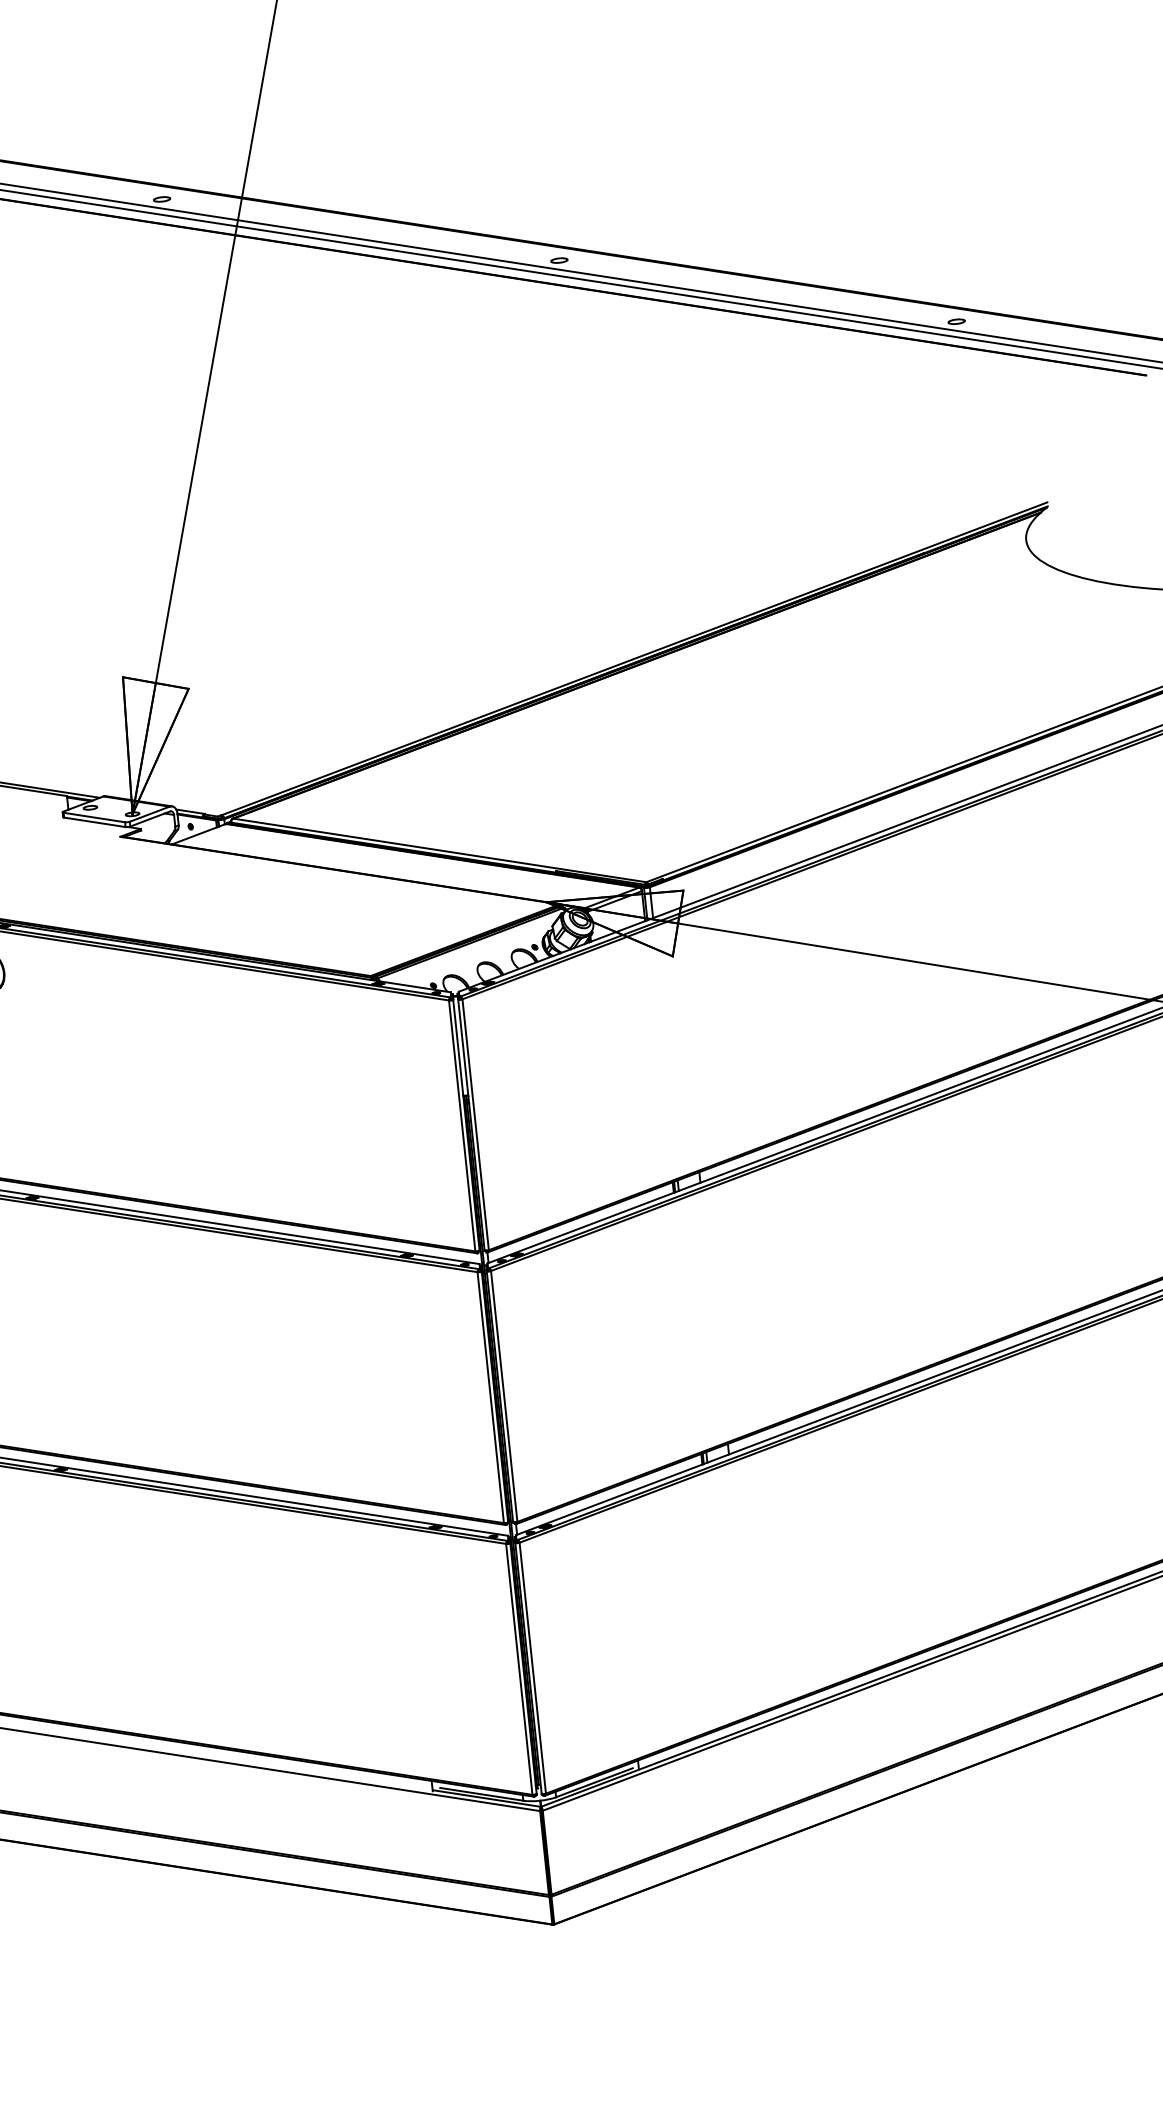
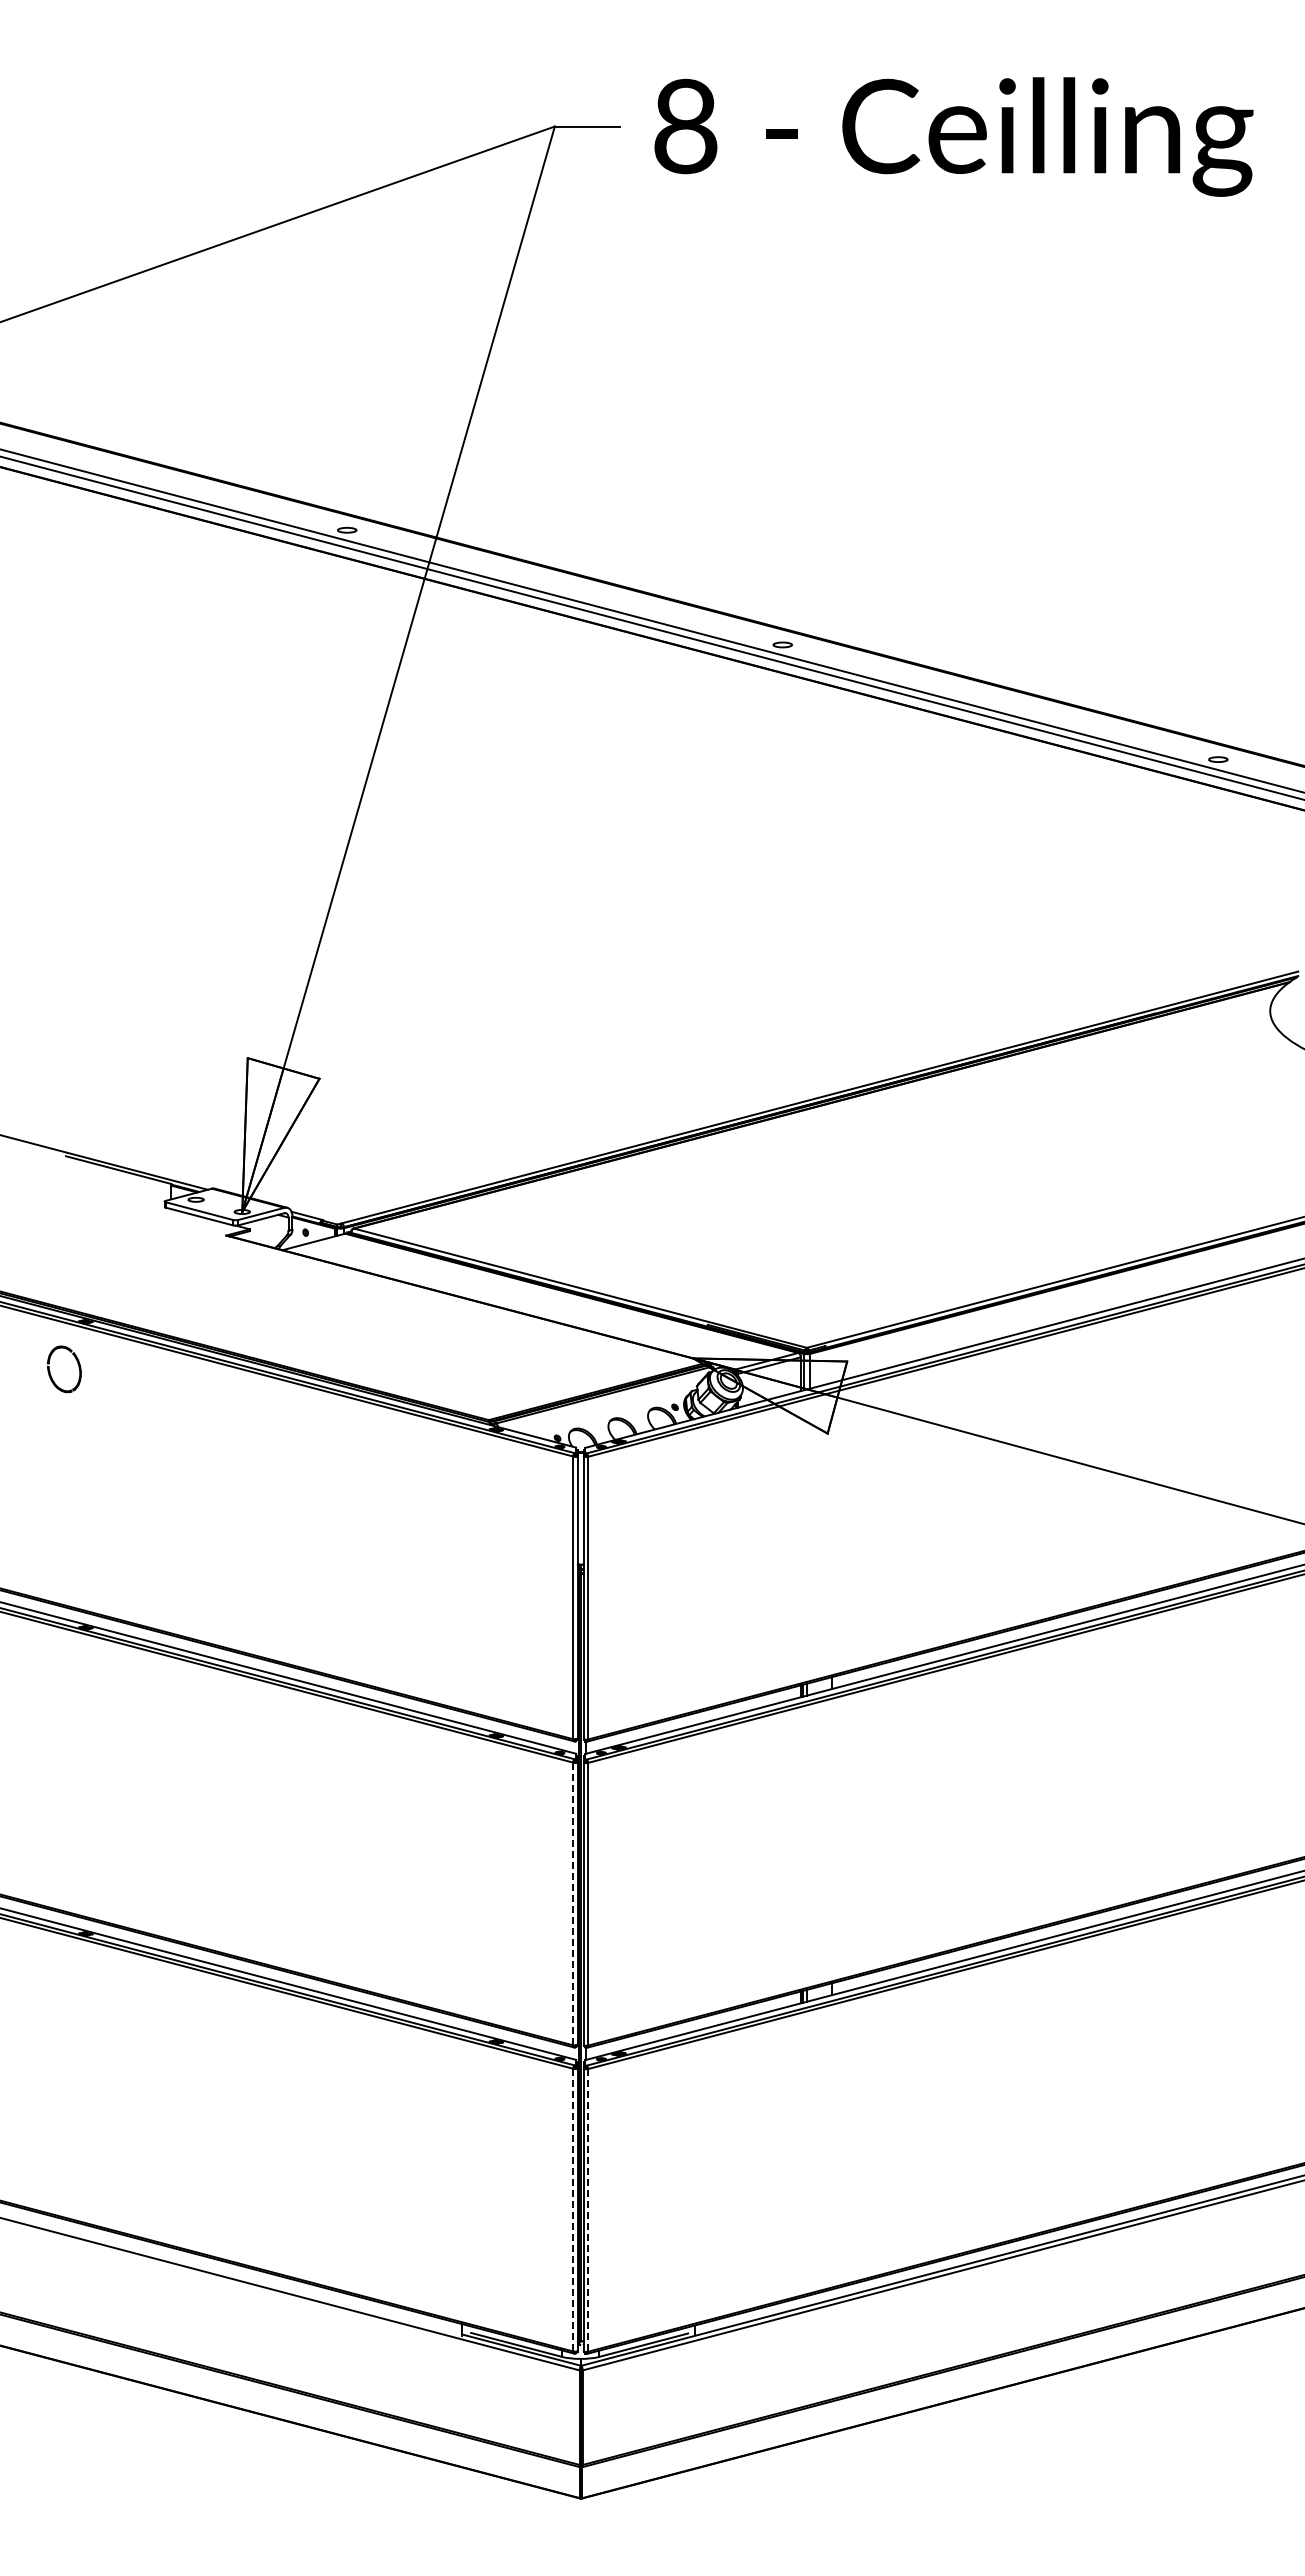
line: (491, 1397) -> (573, 1903), solid -> dashed
line: (519, 1668) -> (573, 2209), solid -> dashed
line: (532, 1668) -> (588, 2210), solid -> dashed

